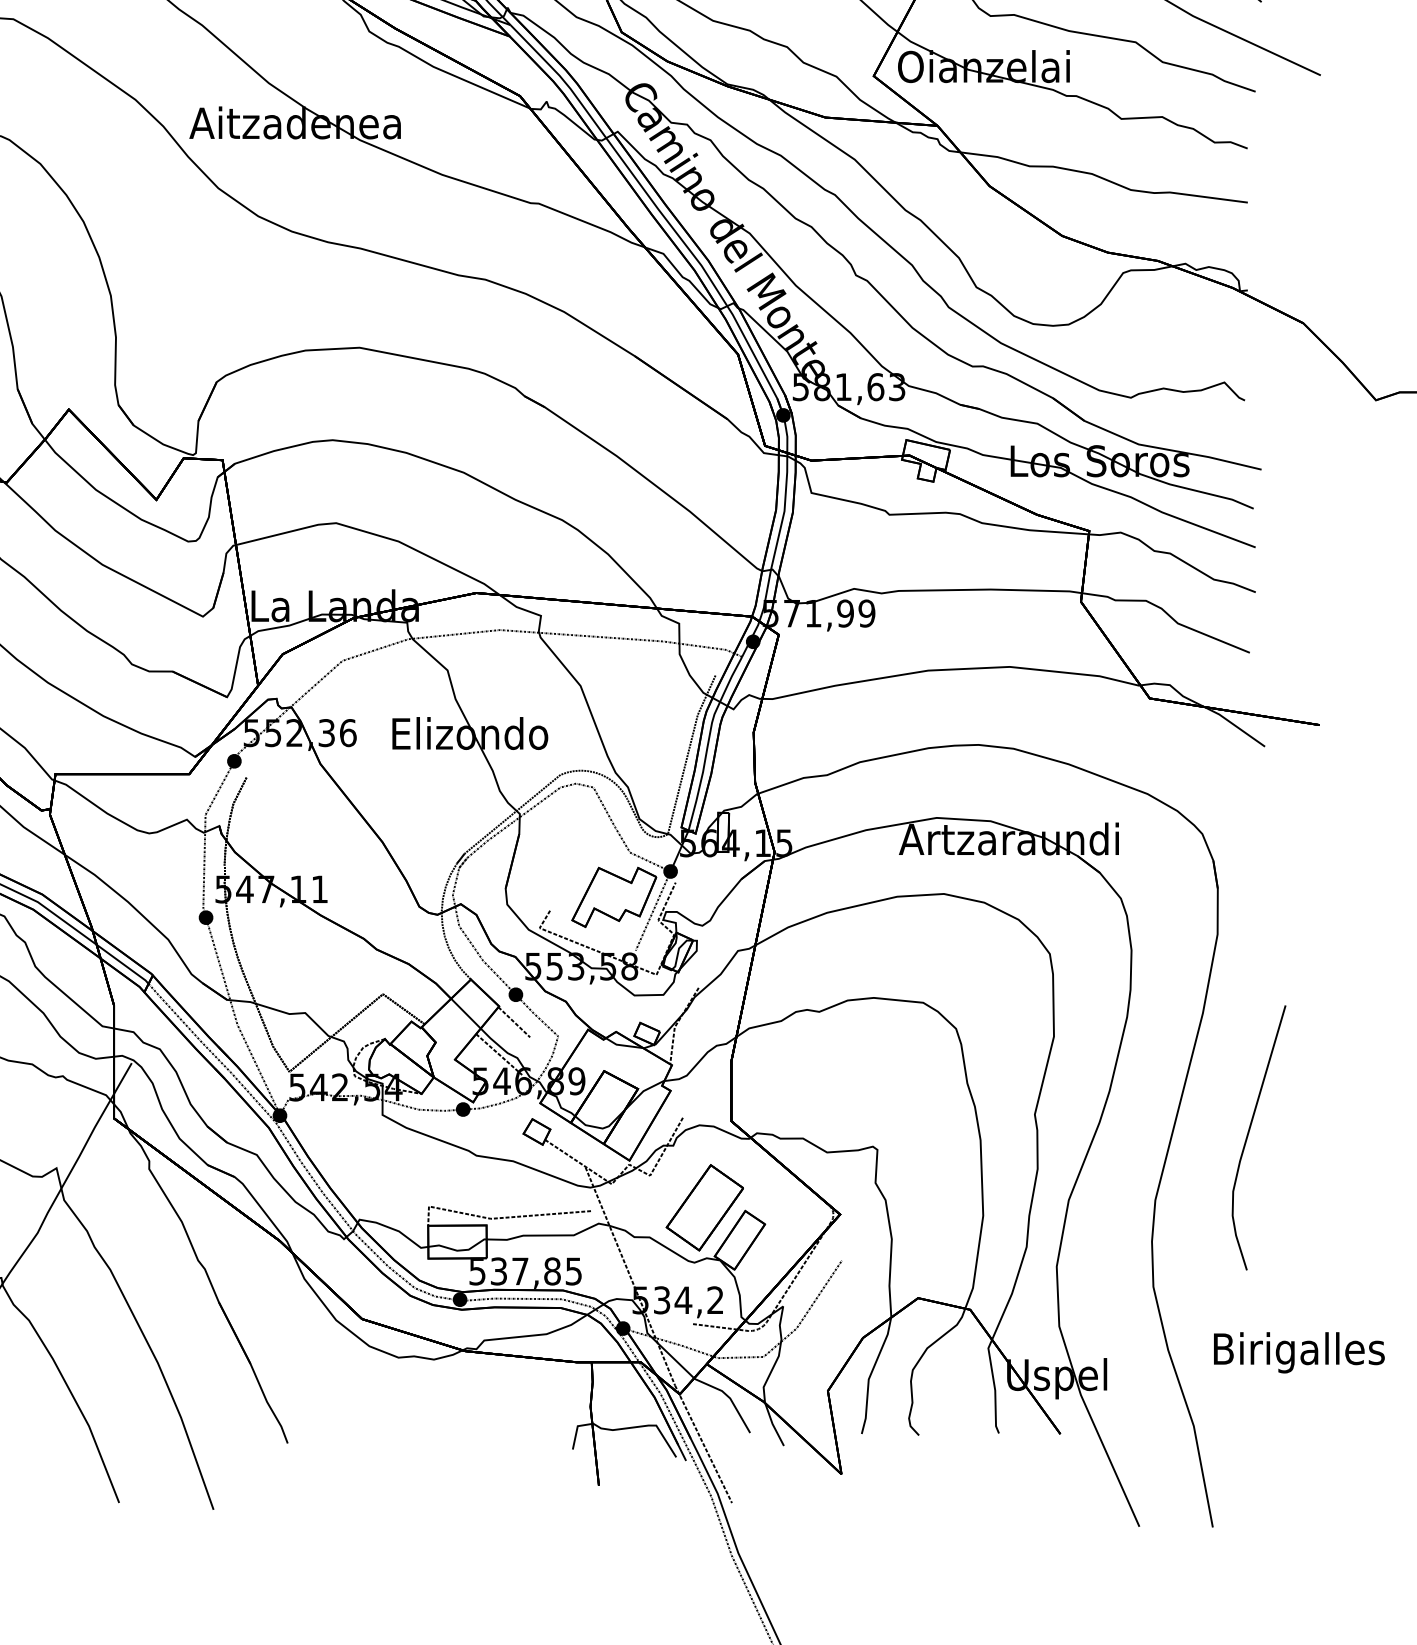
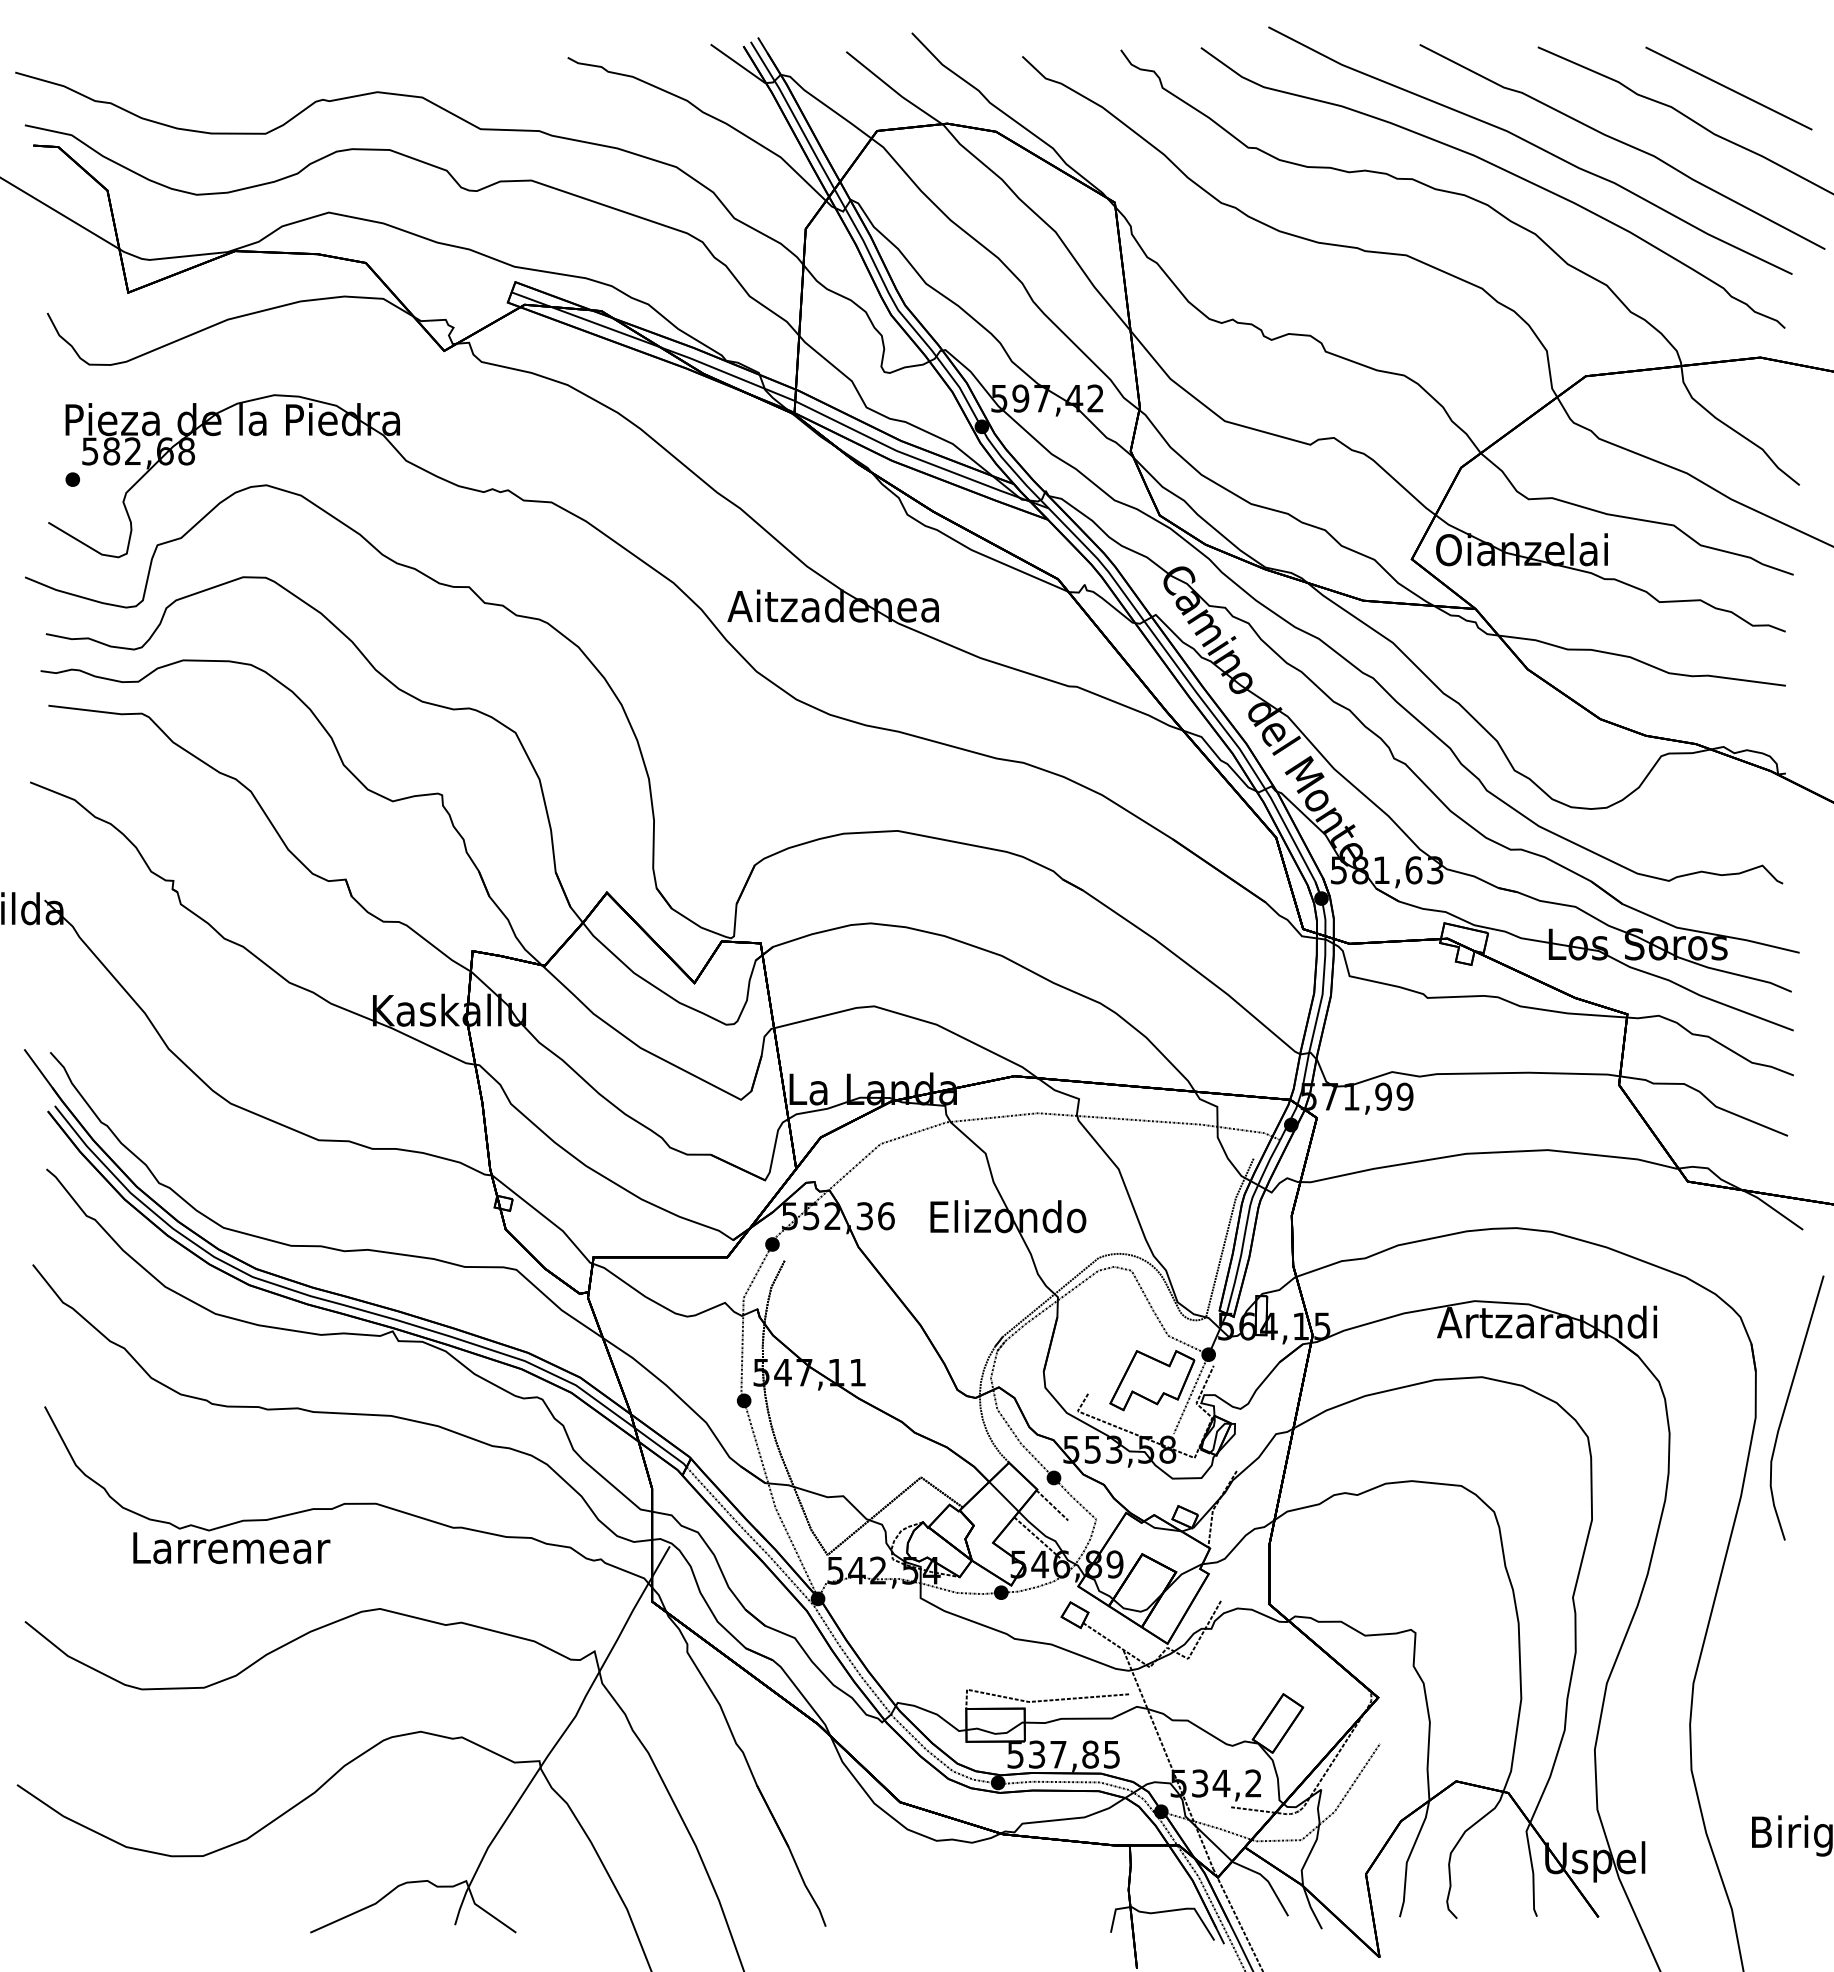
part: (1249, 1133) -> (1787, 1403), moved
part: (704, 1207) -> (1242, 1690), removed

